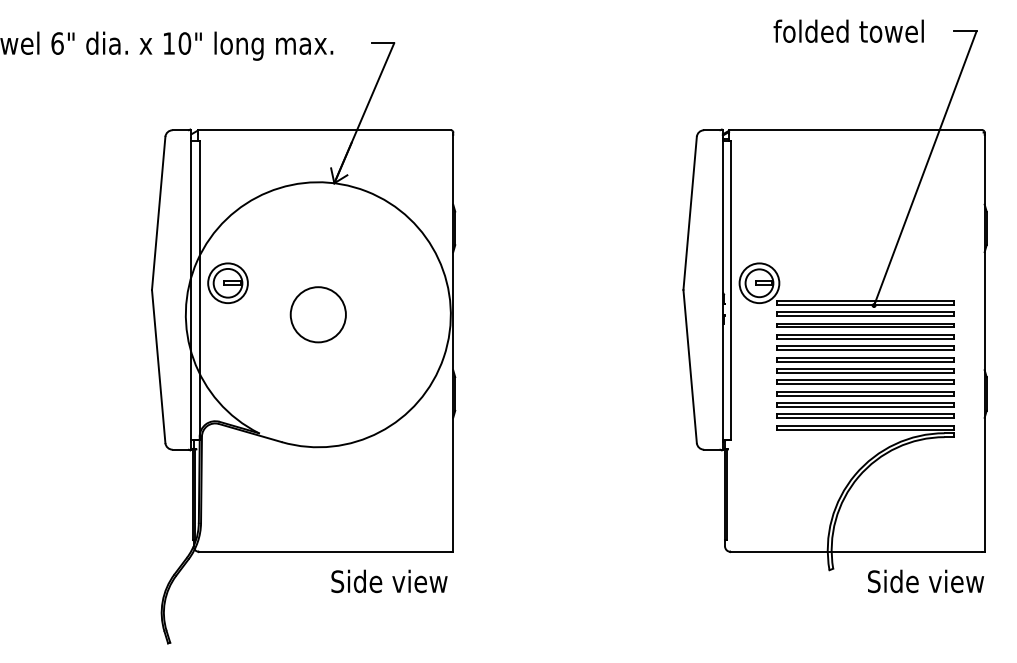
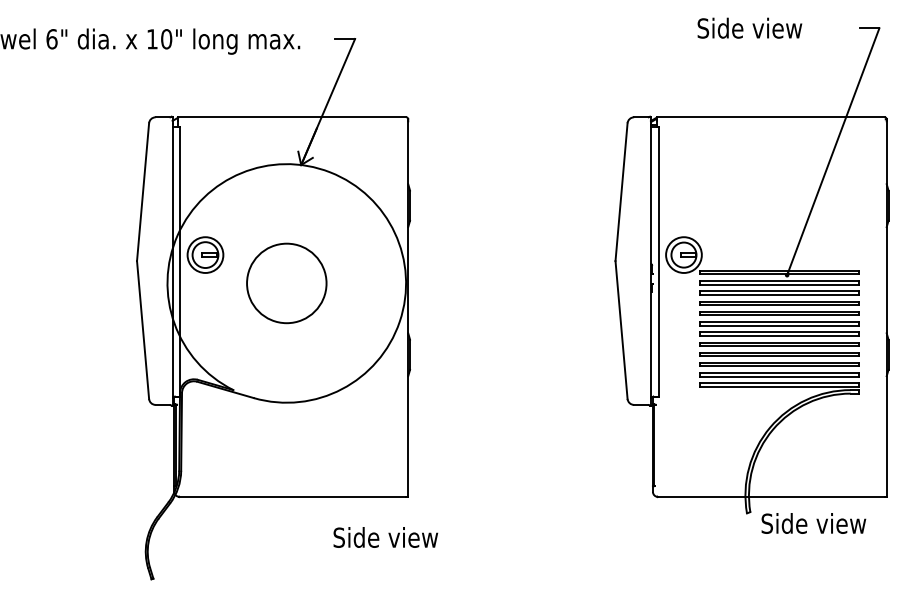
text: (847, 30) -> (763, 27), folded towel -> Side view
circle: (318, 314) -> (286, 283), size x1.6
text: (389, 581) -> (385, 537), moved
text: (925, 581) -> (813, 523), moved

